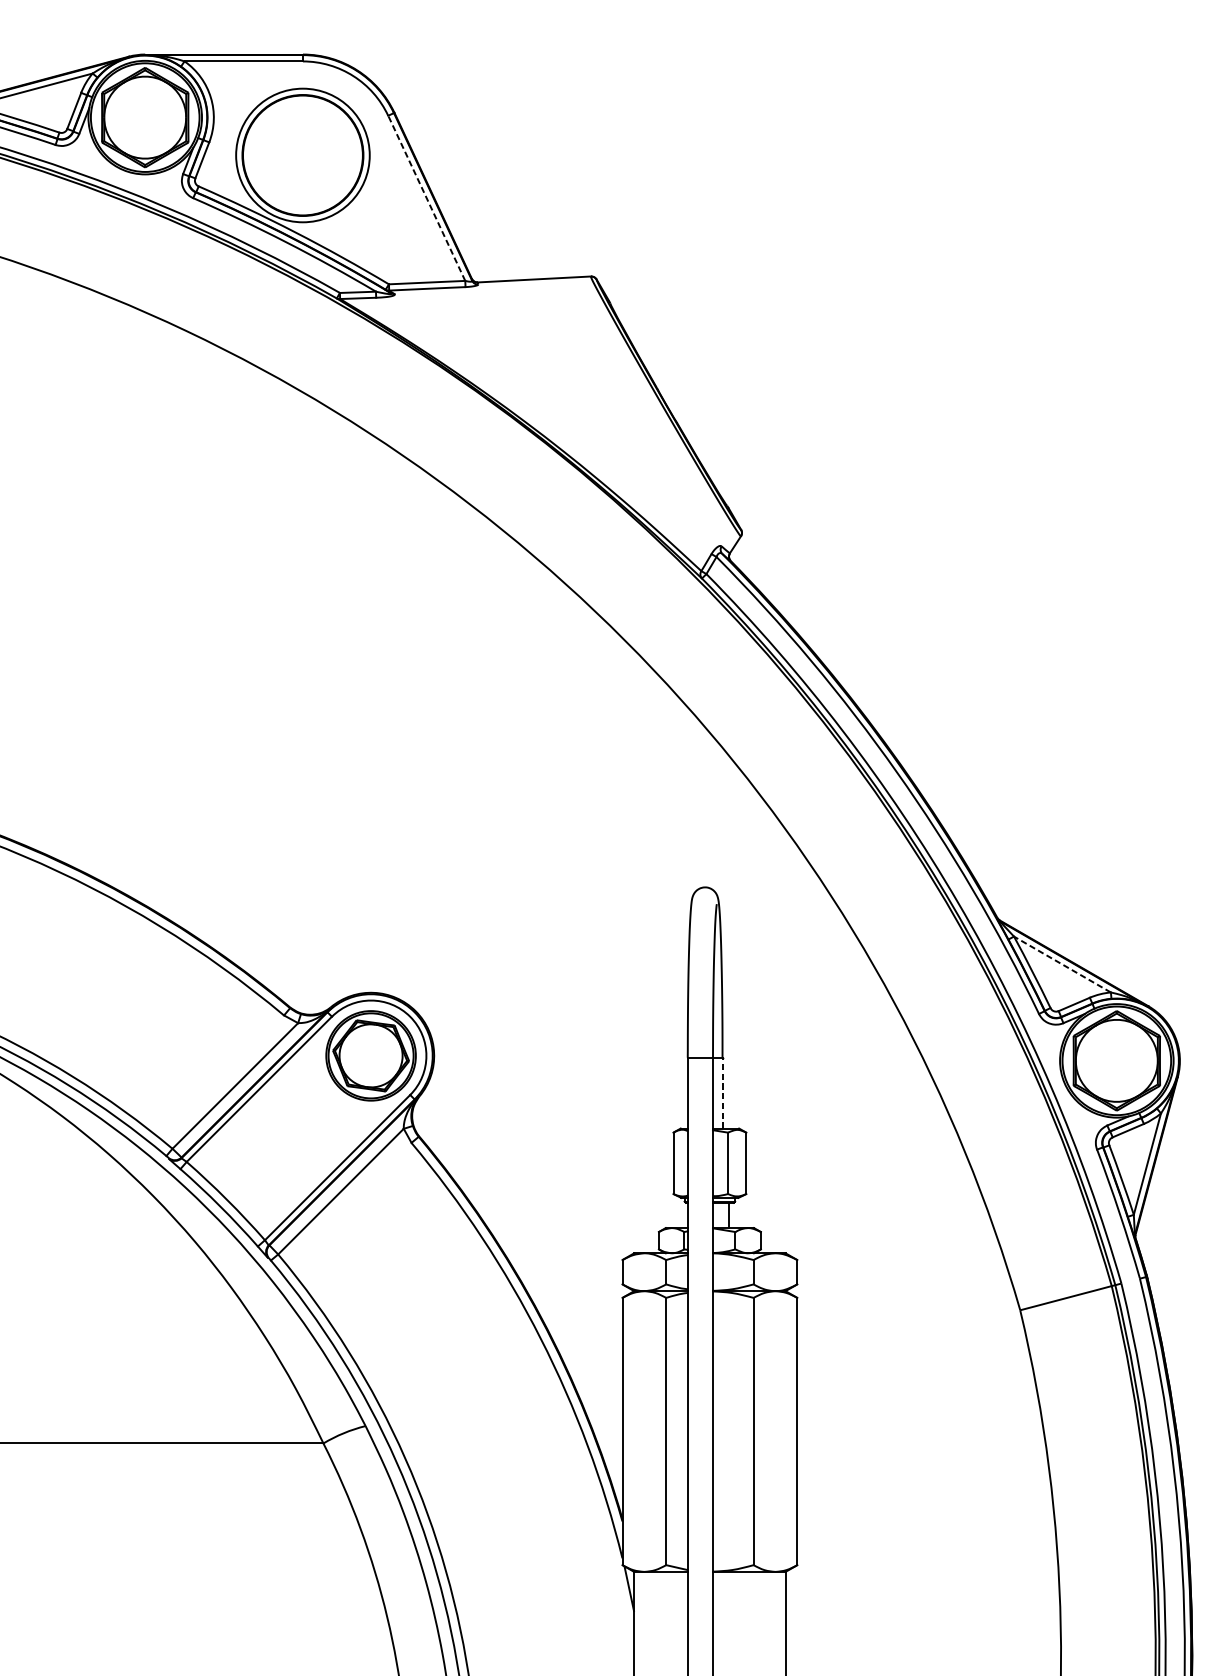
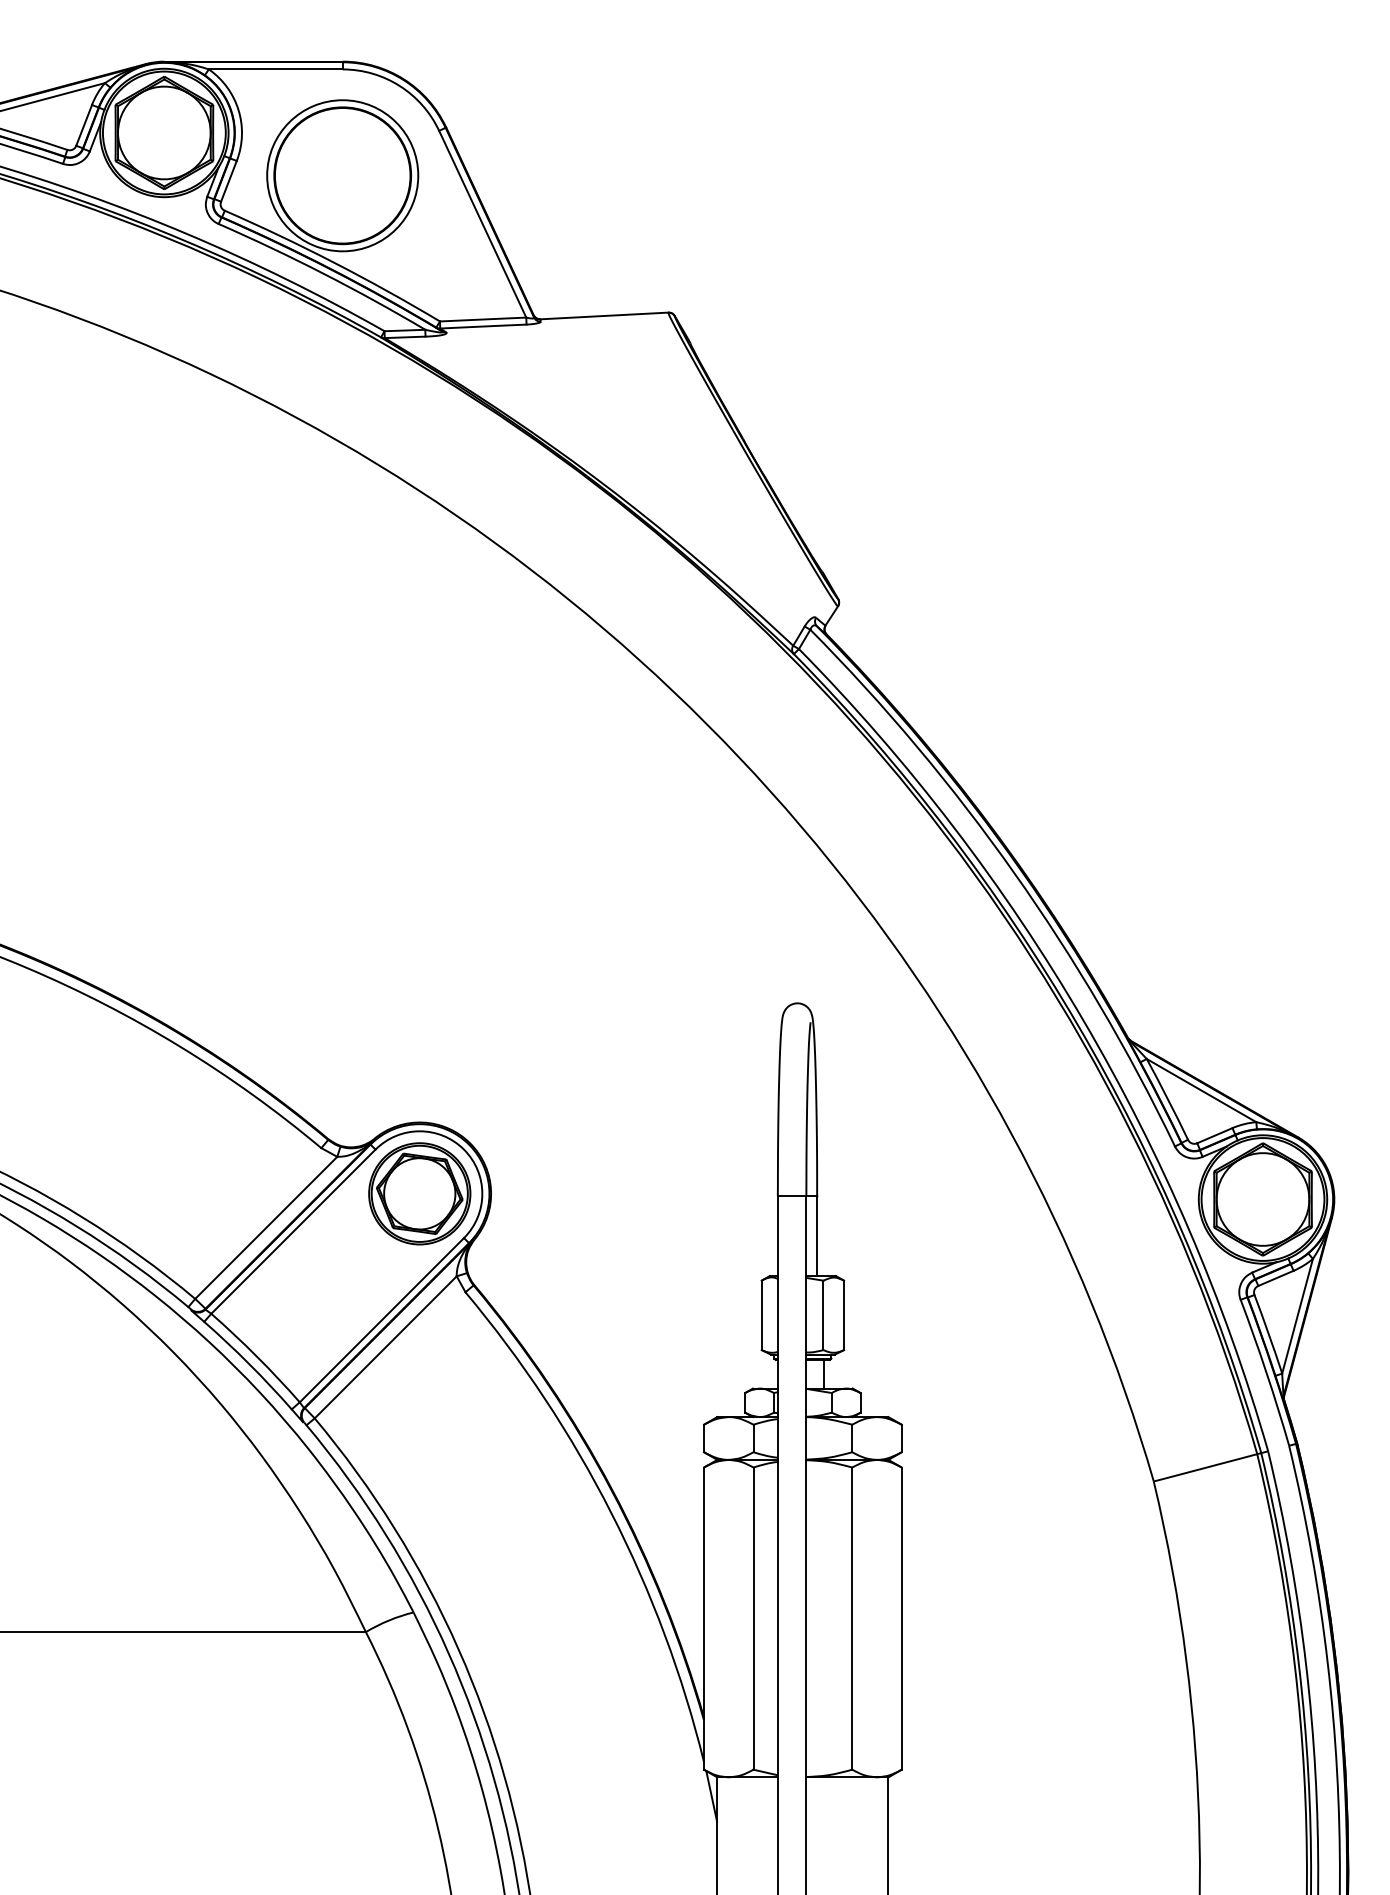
line: (426, 197) -> (482, 223), dashed -> solid
line: (1062, 964) -> (1201, 1090), dashed -> solid
line: (722, 1092) -> (817, 1235), dashed -> solid

